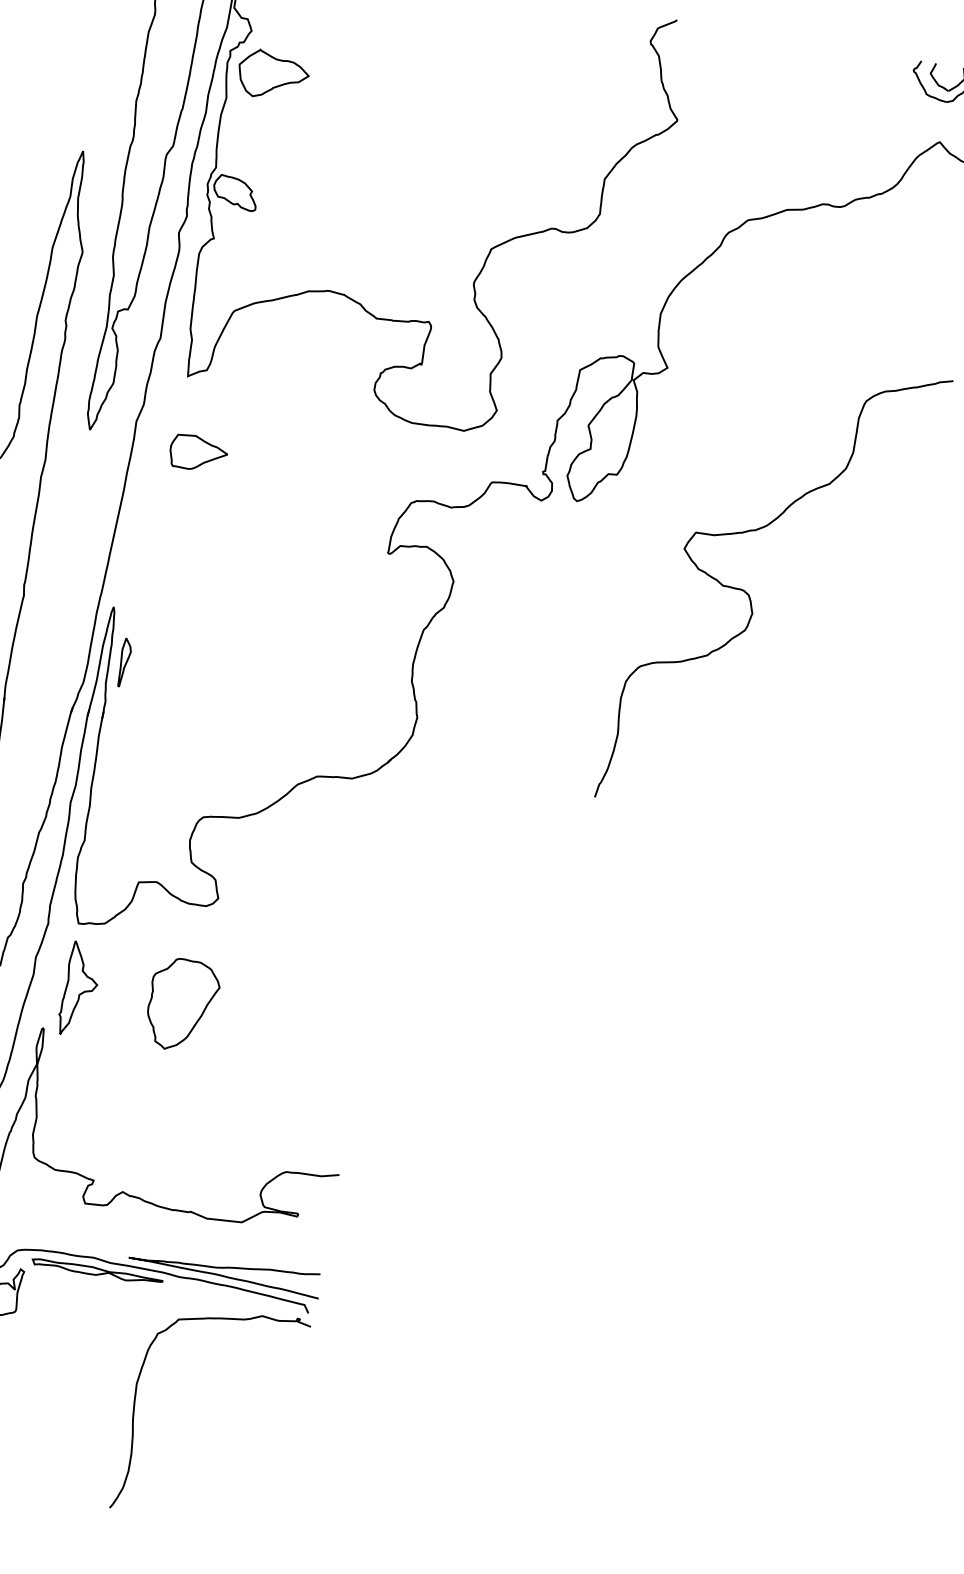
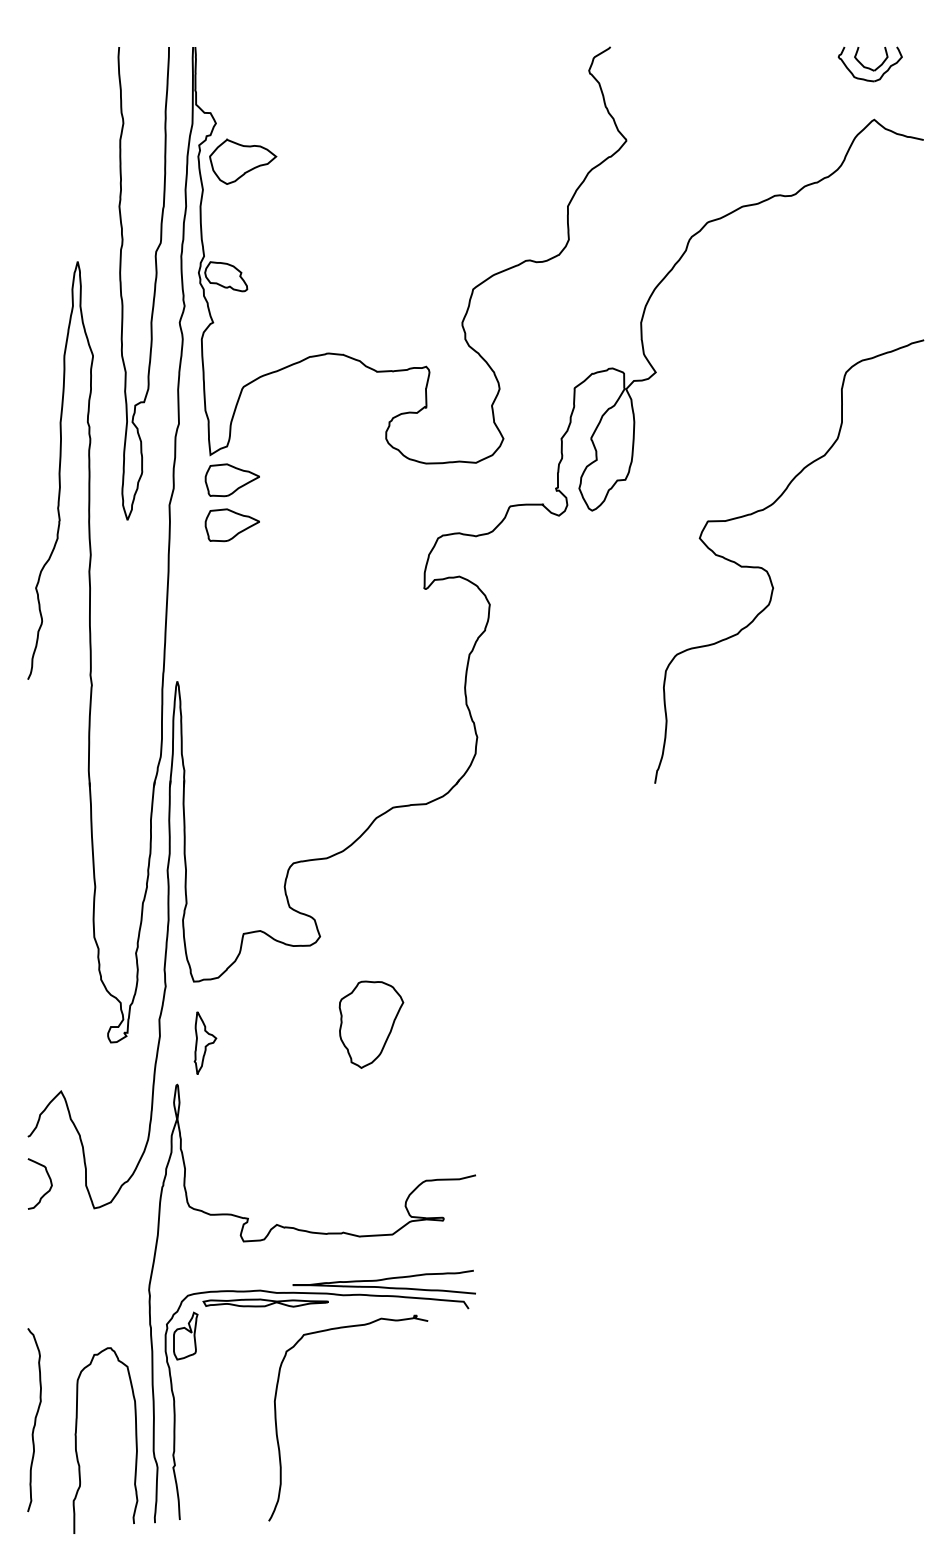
part: (205, 406) -> (231, 480), added
part: (125, 662) -> (196, 731), removed
part: (79, 990) -> (205, 1043), size x0.7
part: (182, 1005) -> (371, 1024), moved
curve: (135, 1410) -> (277, 1426), moved

